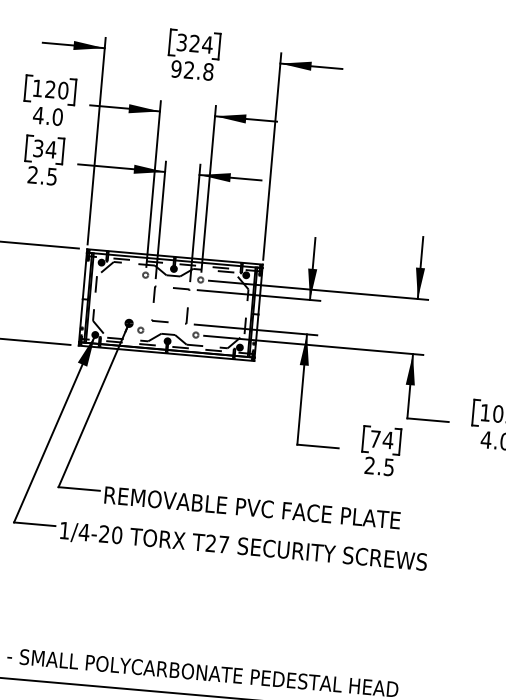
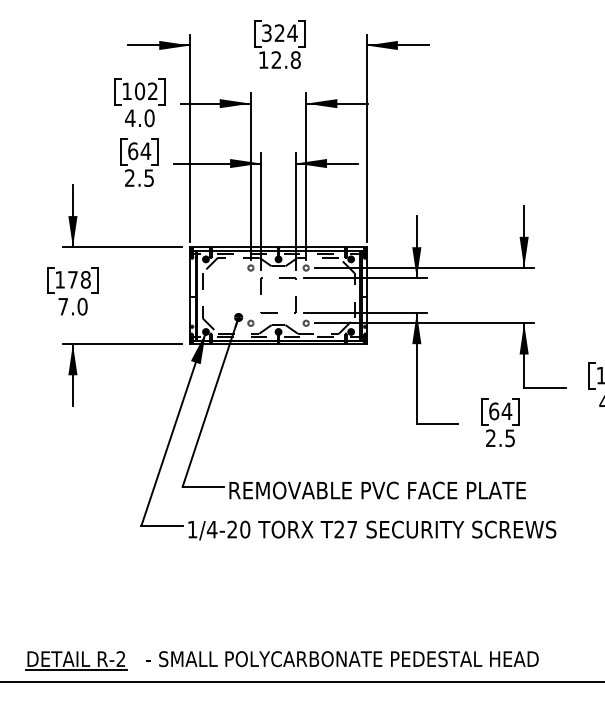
text: (176, 68) -> (263, 59), 92.8 -> 12.8
text: (57, 90) -> (146, 91), 120 -> 102
text: (38, 148) -> (133, 151), 34 -> 64
text: (375, 439) -> (494, 411), 74 -> 64

